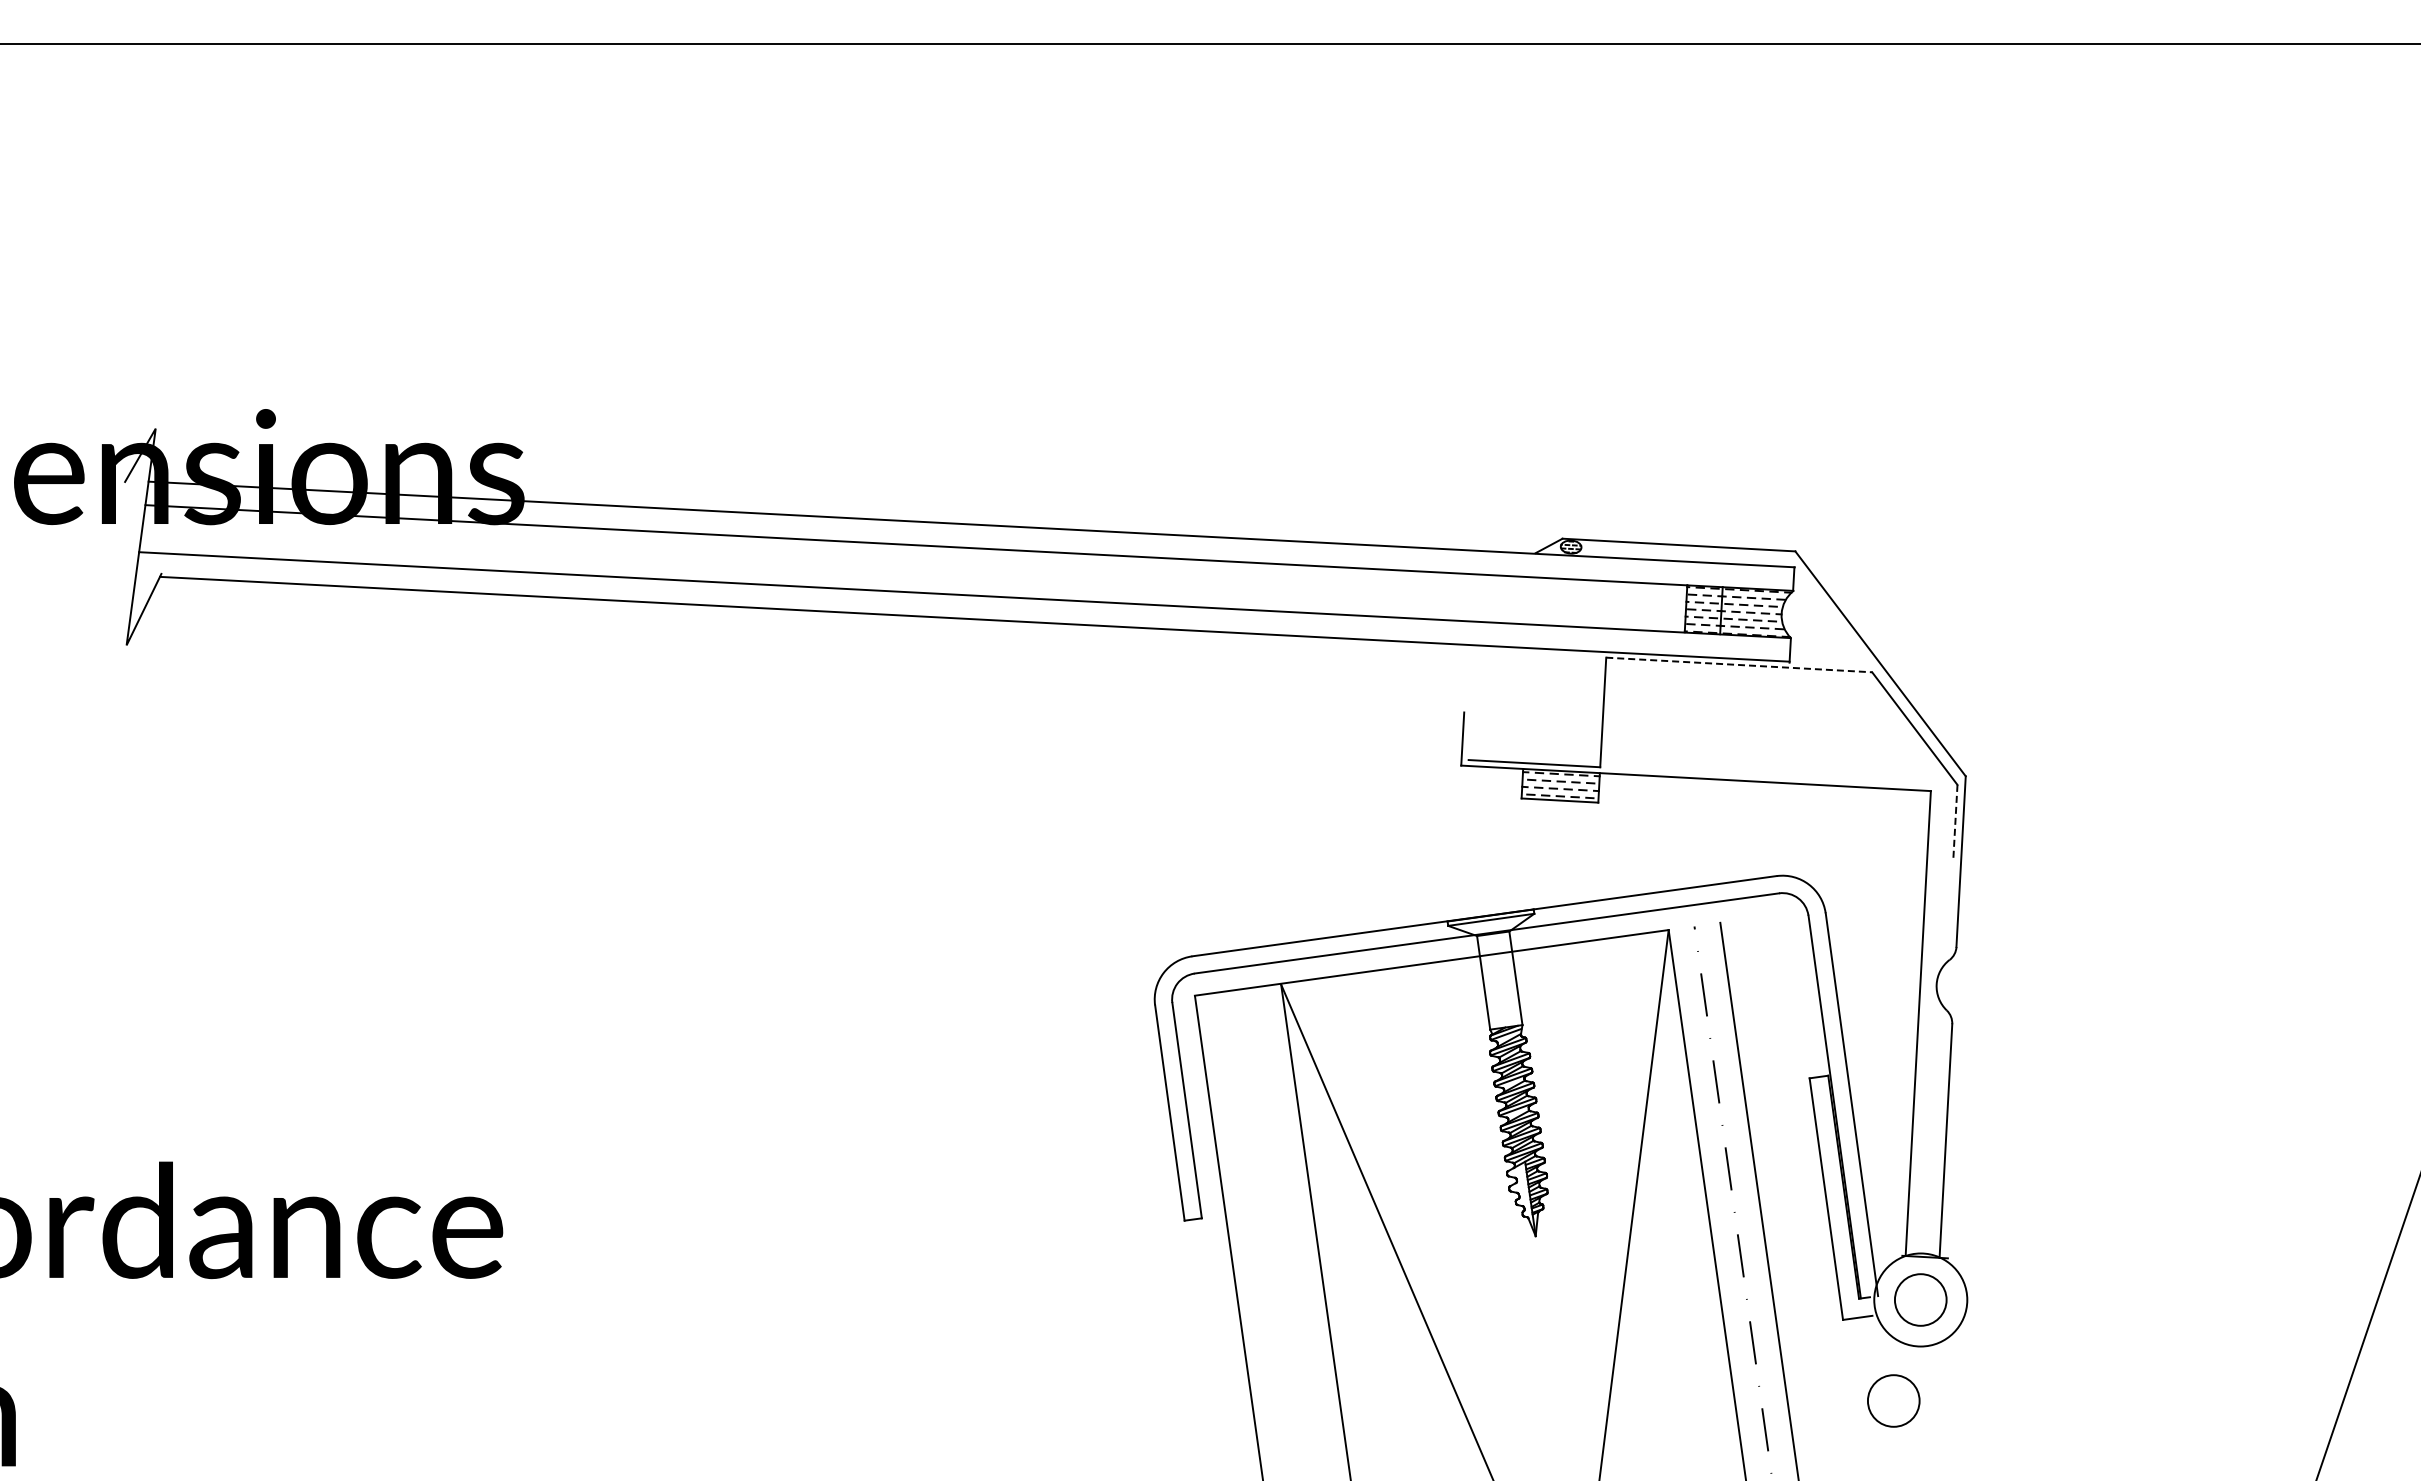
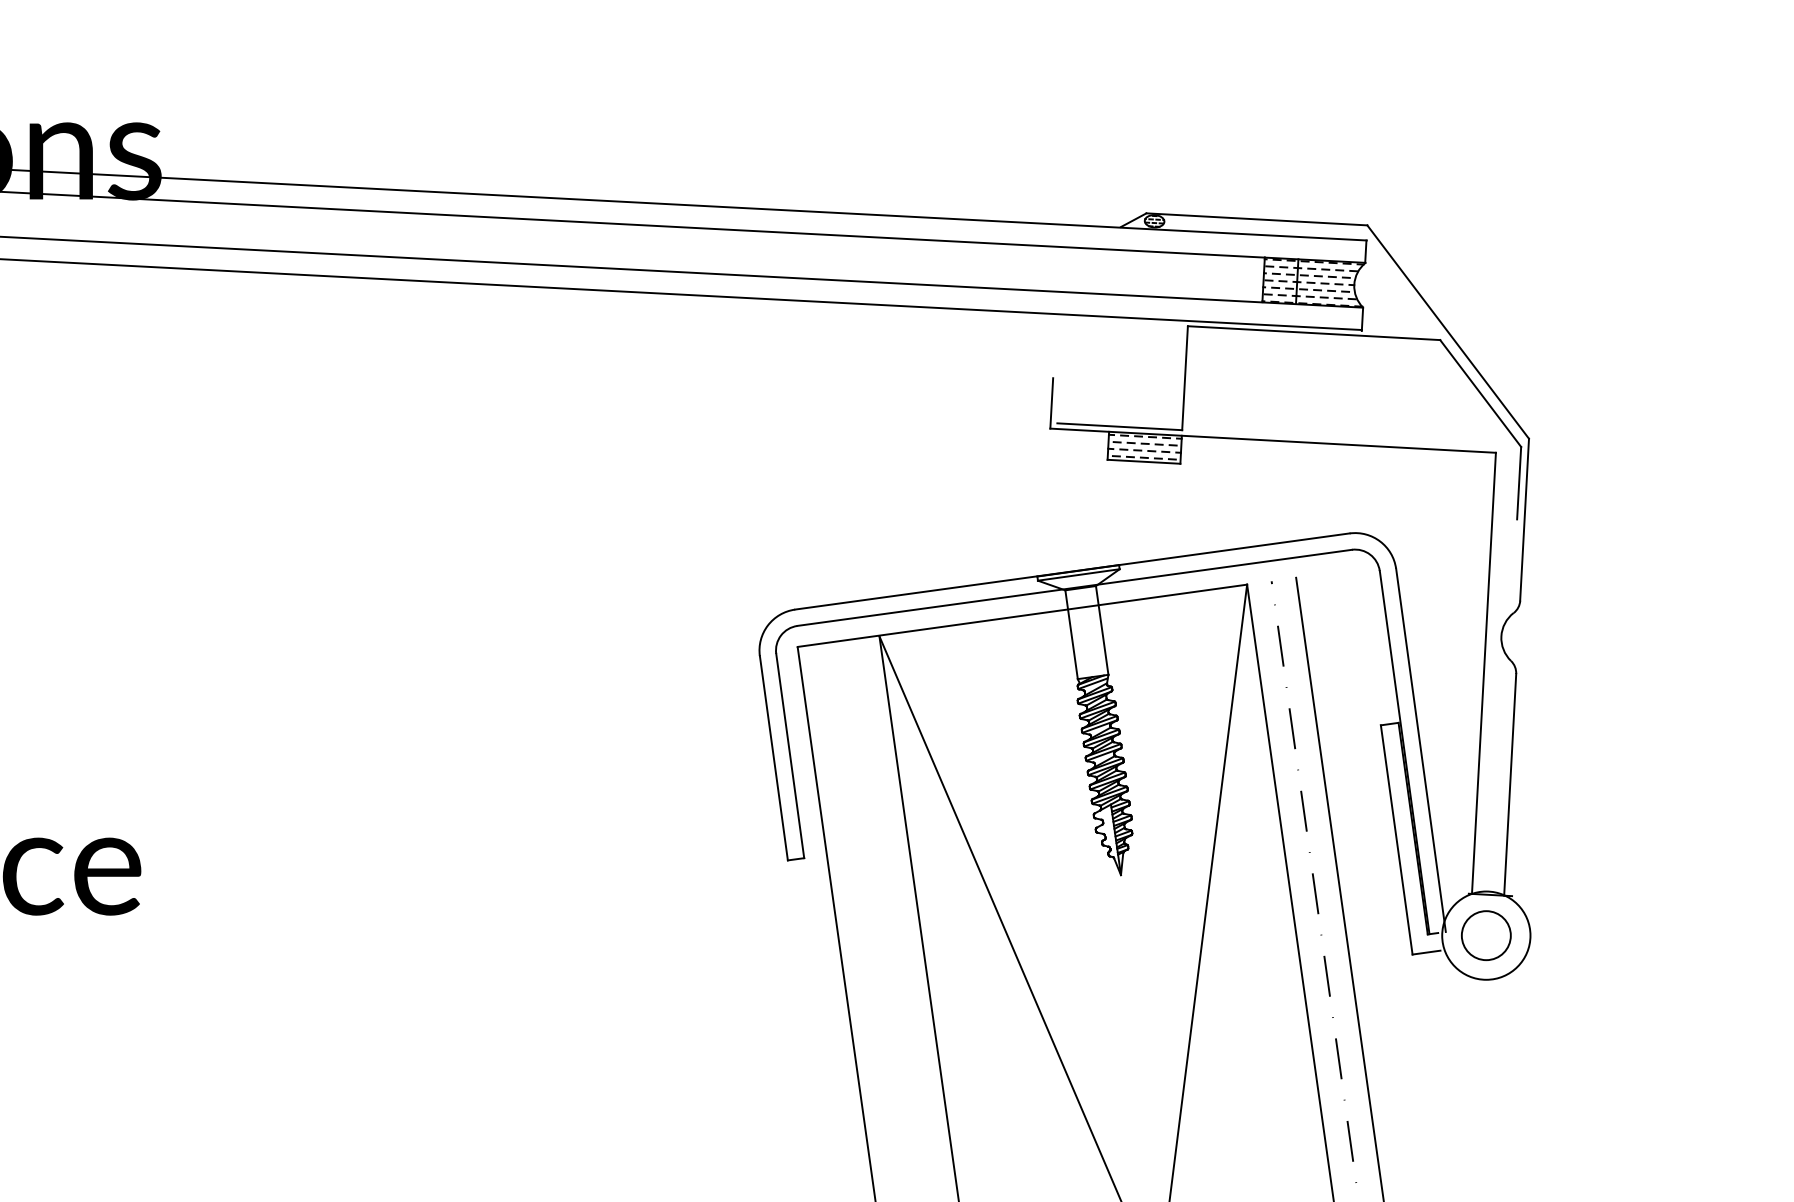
line: (1739, 665) -> (1314, 333), dashed -> solid
line: (1955, 823) -> (1519, 483), dashed -> solid
circle: (1893, 1400) -> (1460, 1031), removed

